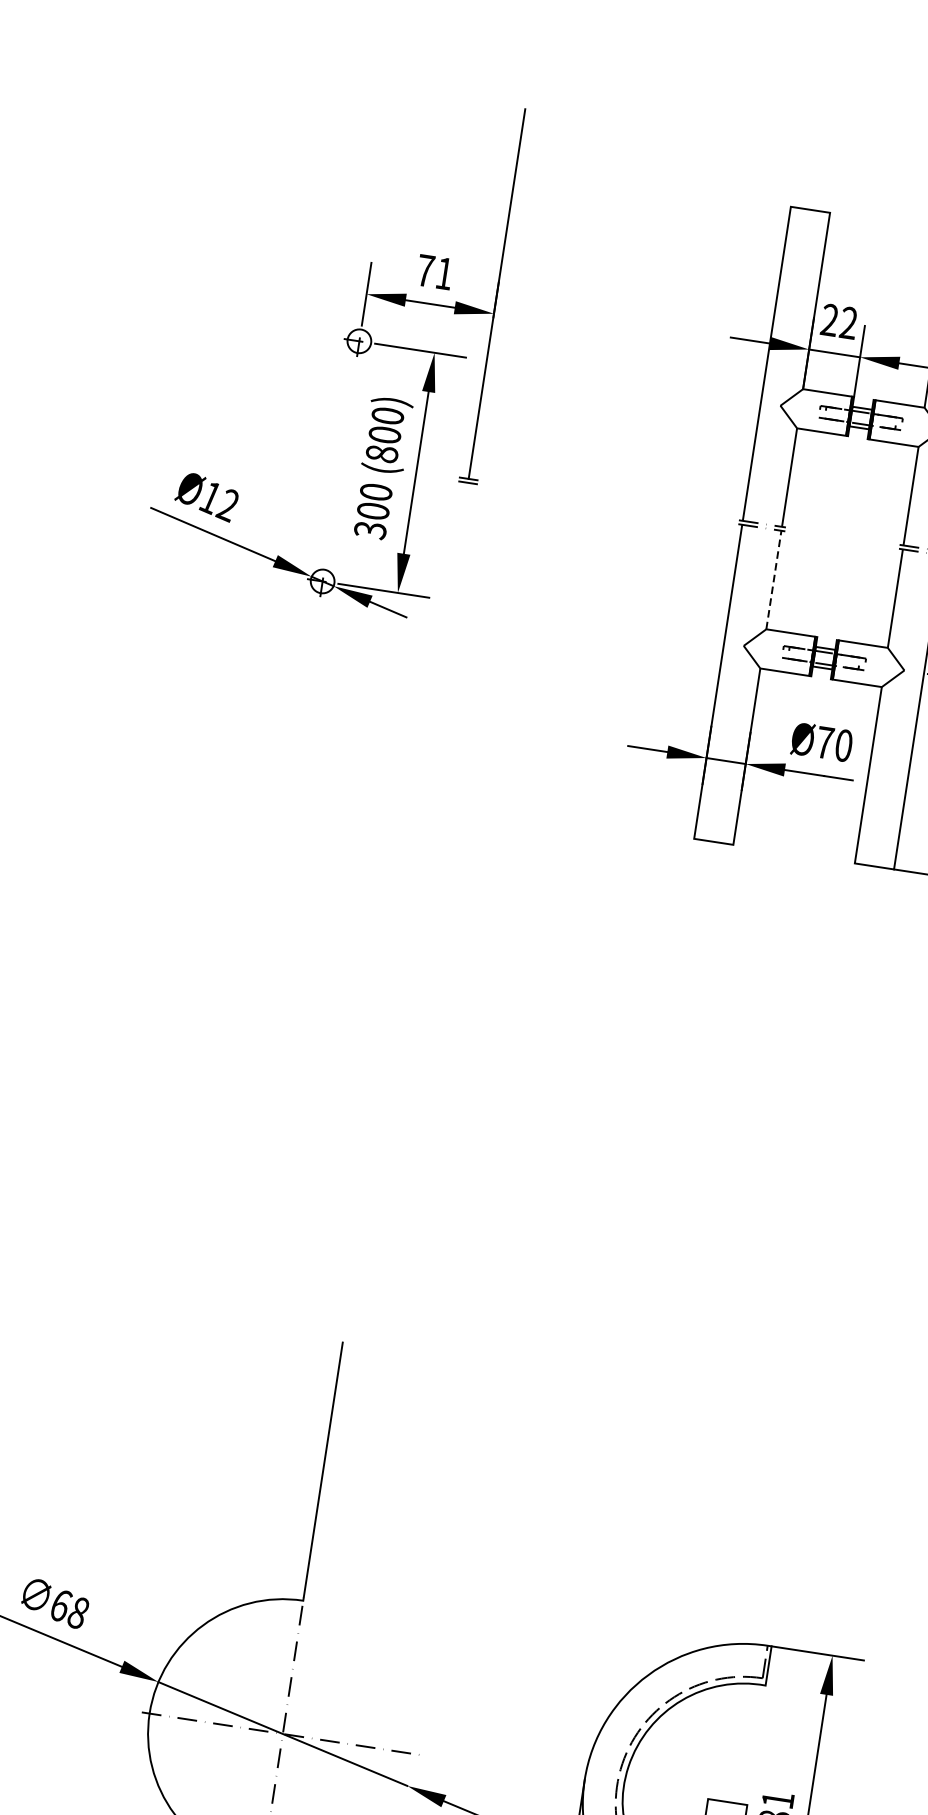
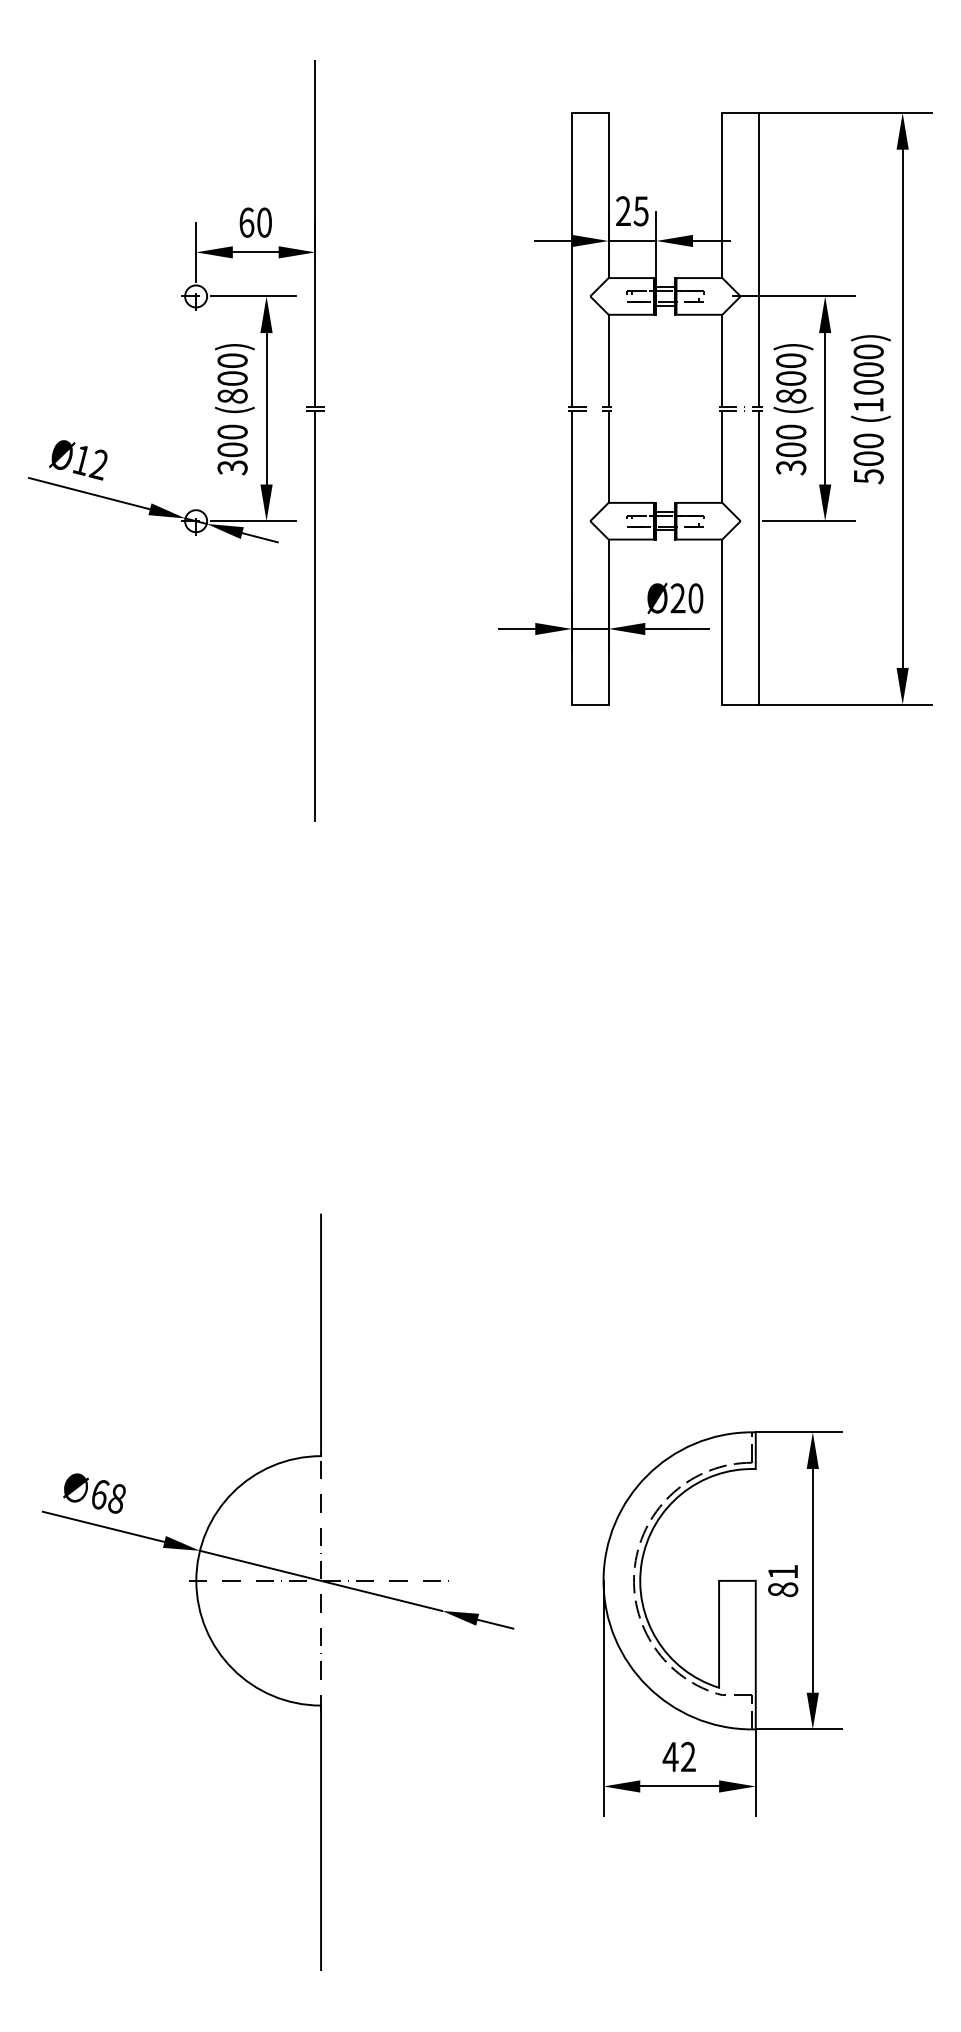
text: (434, 272) -> (255, 222), 71 -> 60
text: (848, 323) -> (640, 211), 22 -> 25
line: (773, 579) -> (608, 456), dashed -> solid
line: (434, 701) -> (315, 615), added
text: (824, 742) -> (677, 598), Ø70 -> Ø20

